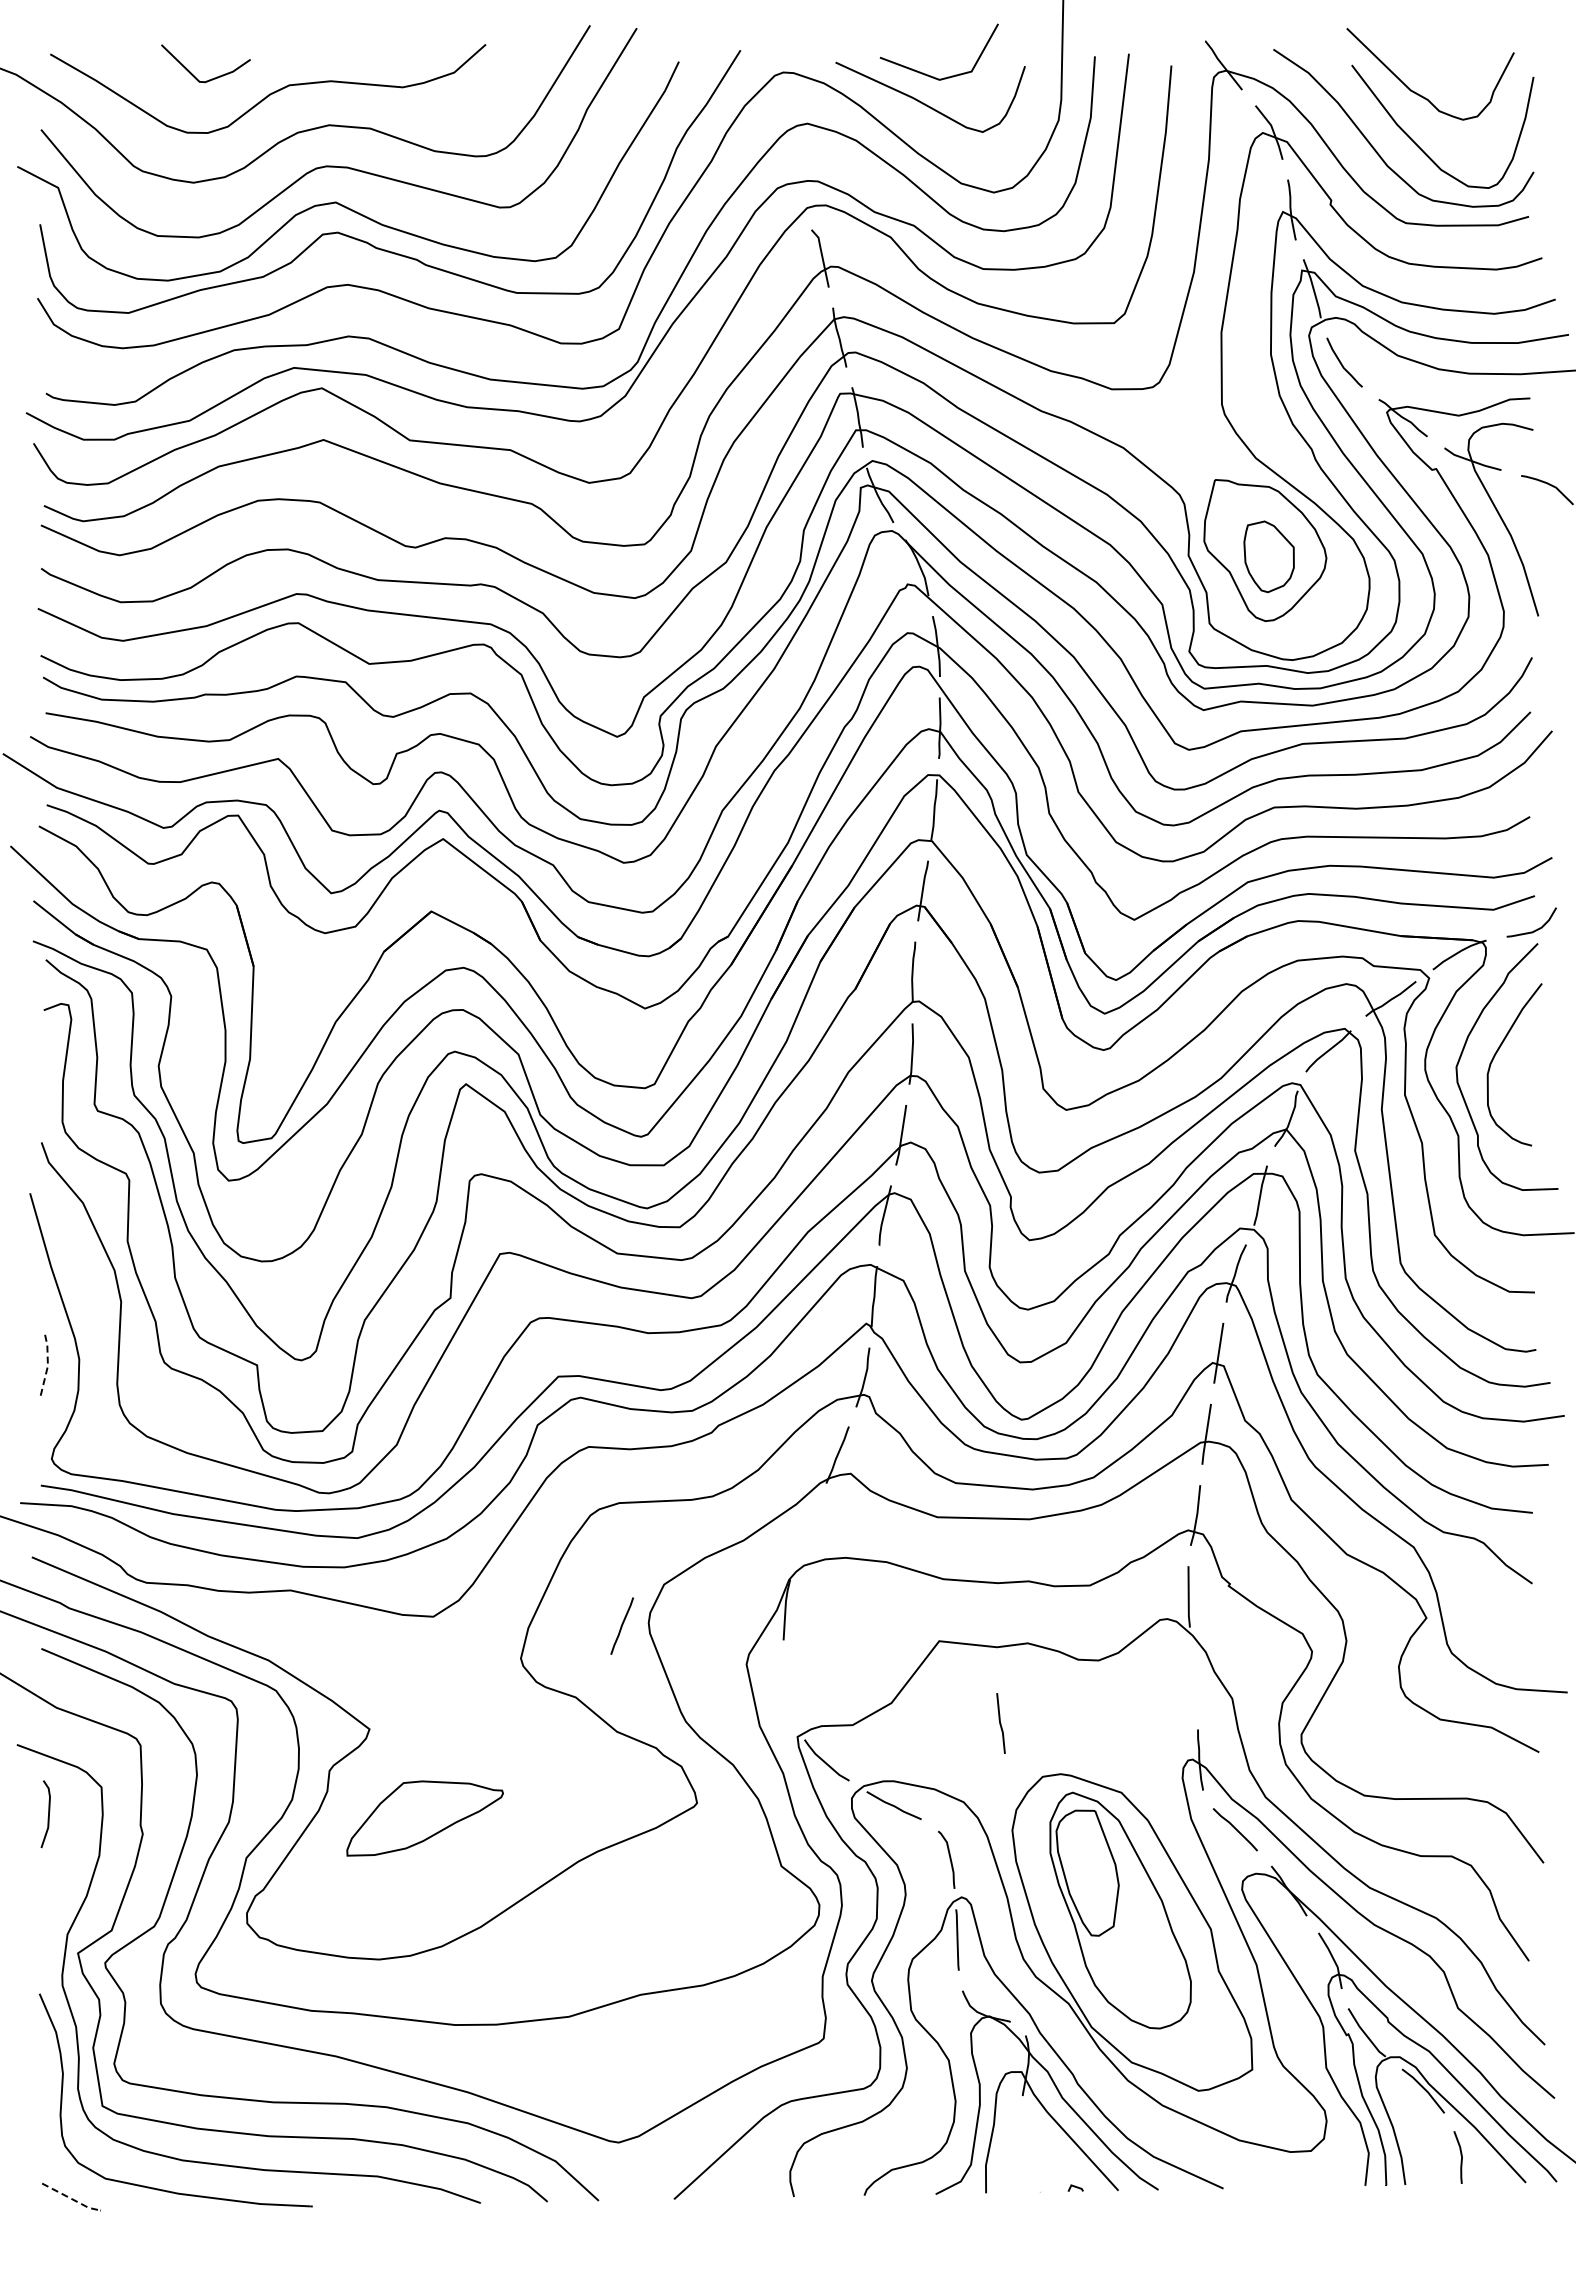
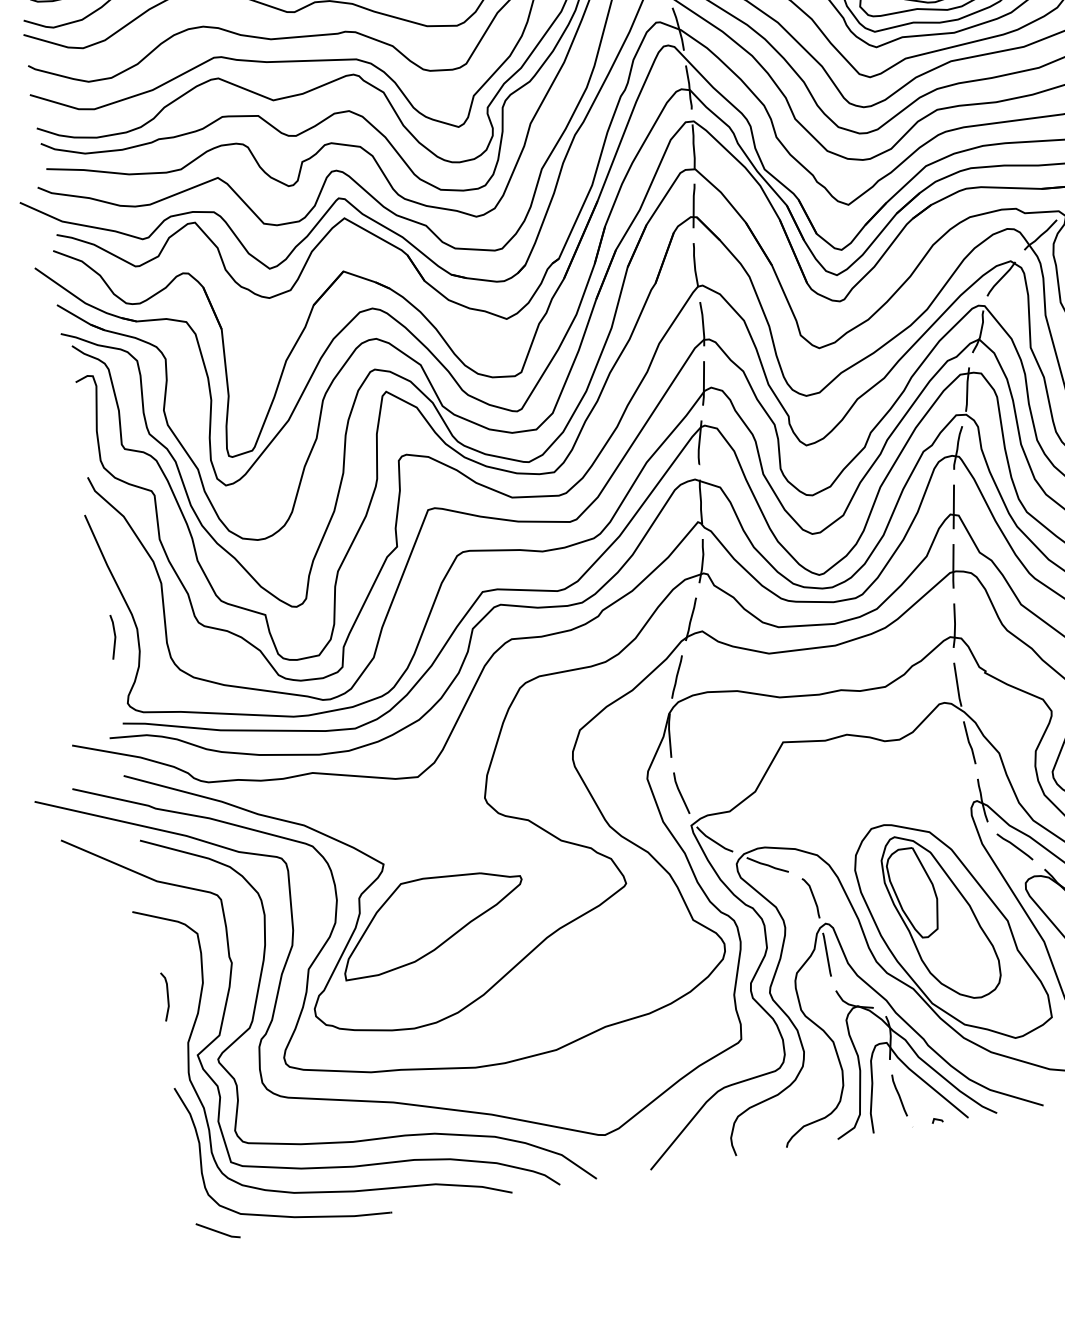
line: (47, 1365) -> (115, 636), dashed -> solid
line: (621, 1625) -> (676, 676), moved
curve: (789, 1690) -> (680, 793), added
curve: (1000, 1723) -> (969, 742), moved
line: (48, 1813) -> (167, 995), moved
part: (424, 1818) -> (432, 922), size x1.67
curve: (1028, 2146) -> (899, 1095), added
line: (71, 2198) -> (218, 1231), dashed -> solid

